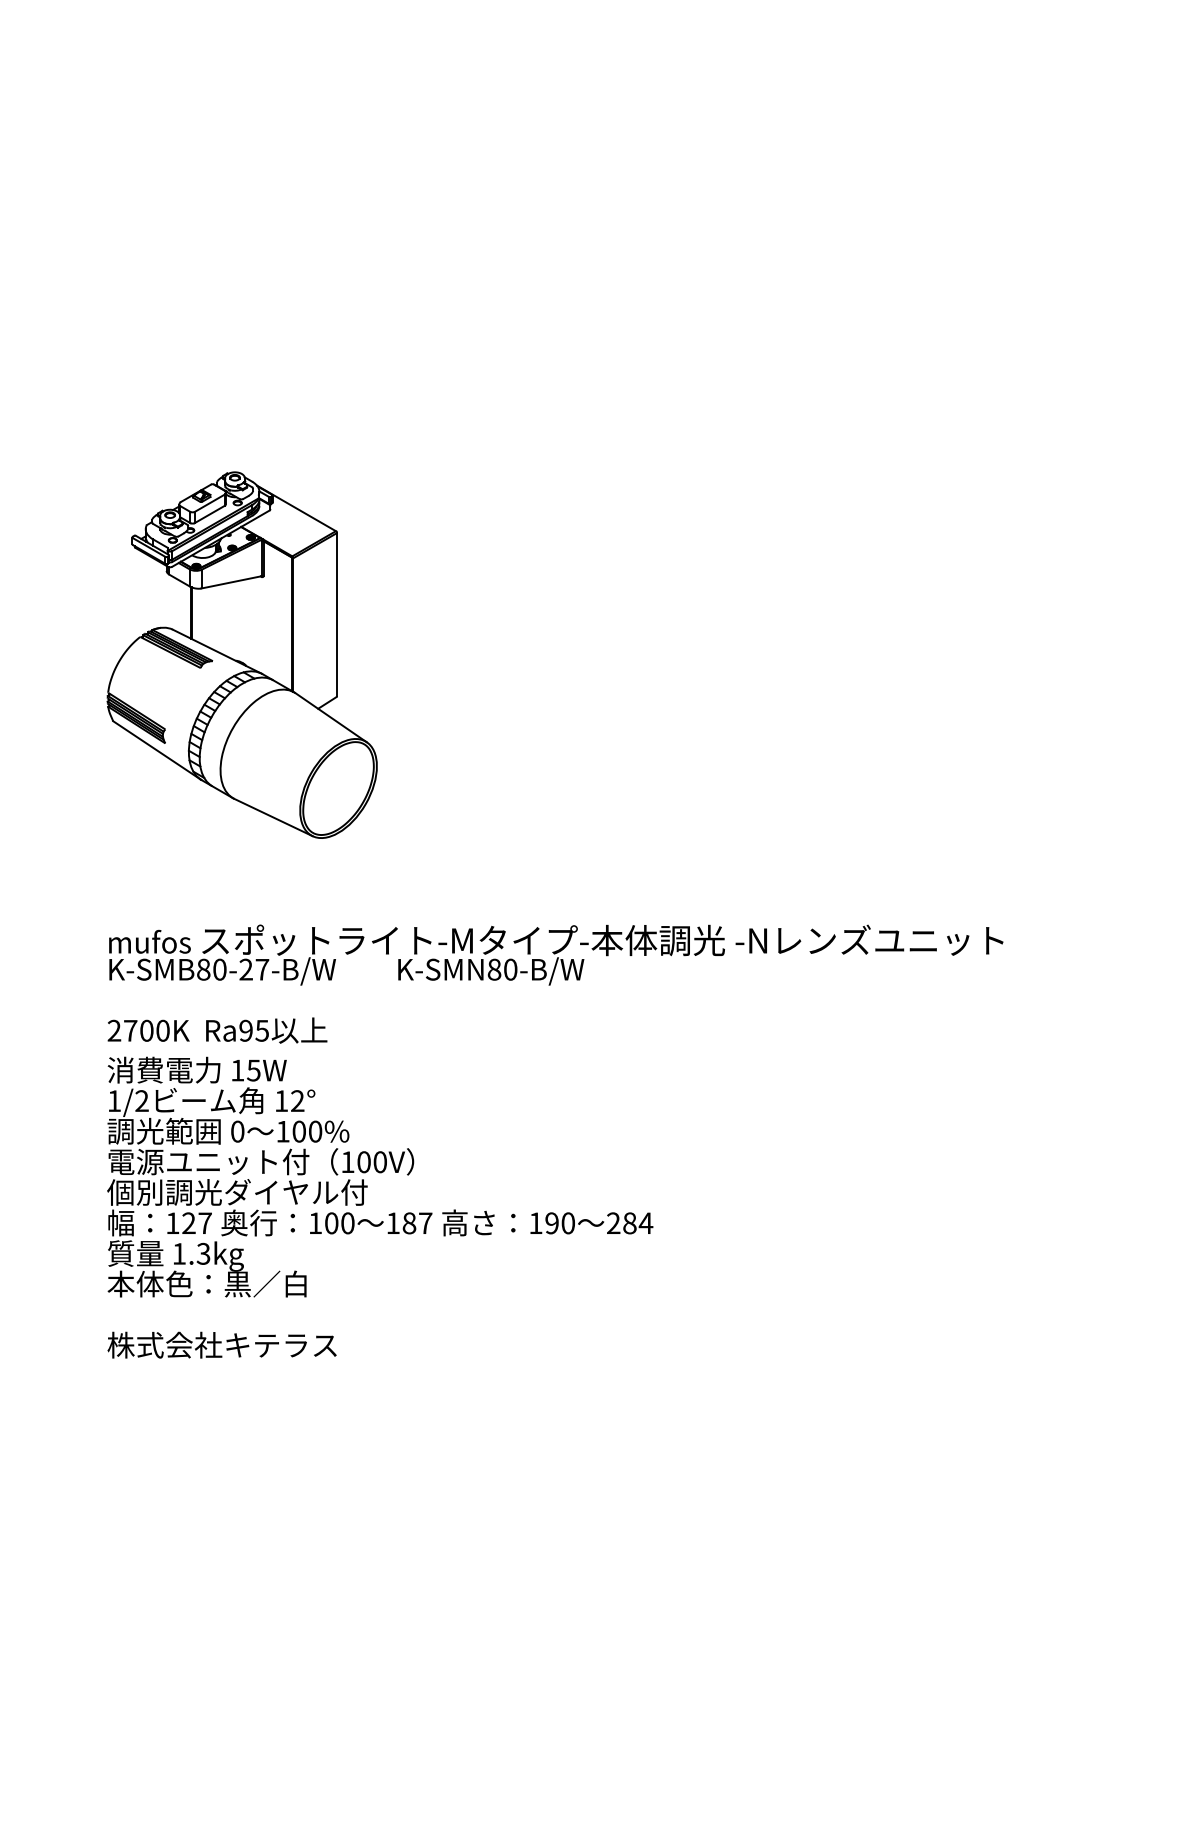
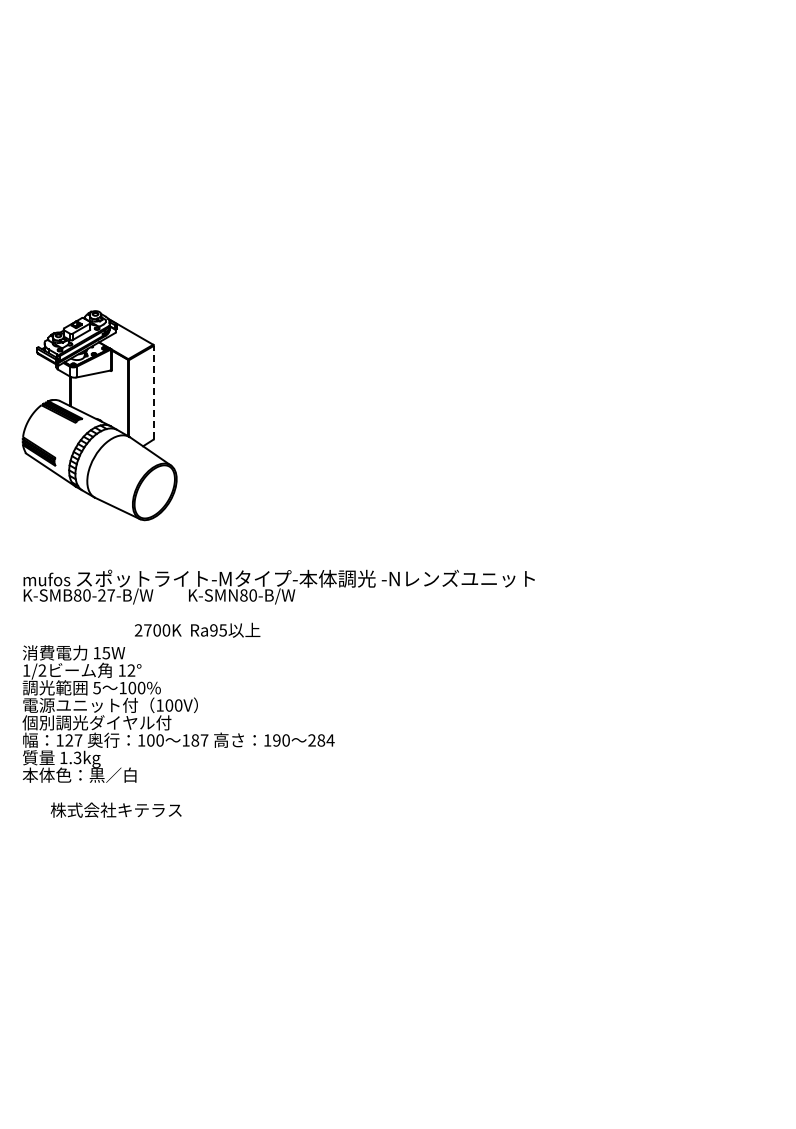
line: (336, 614) -> (153, 392), solid -> dashed
text: (217, 1029) -> (197, 629), moved
text: (236, 1130) -> (96, 687), 0 -> 5
text: (220, 1344) -> (115, 809), moved

